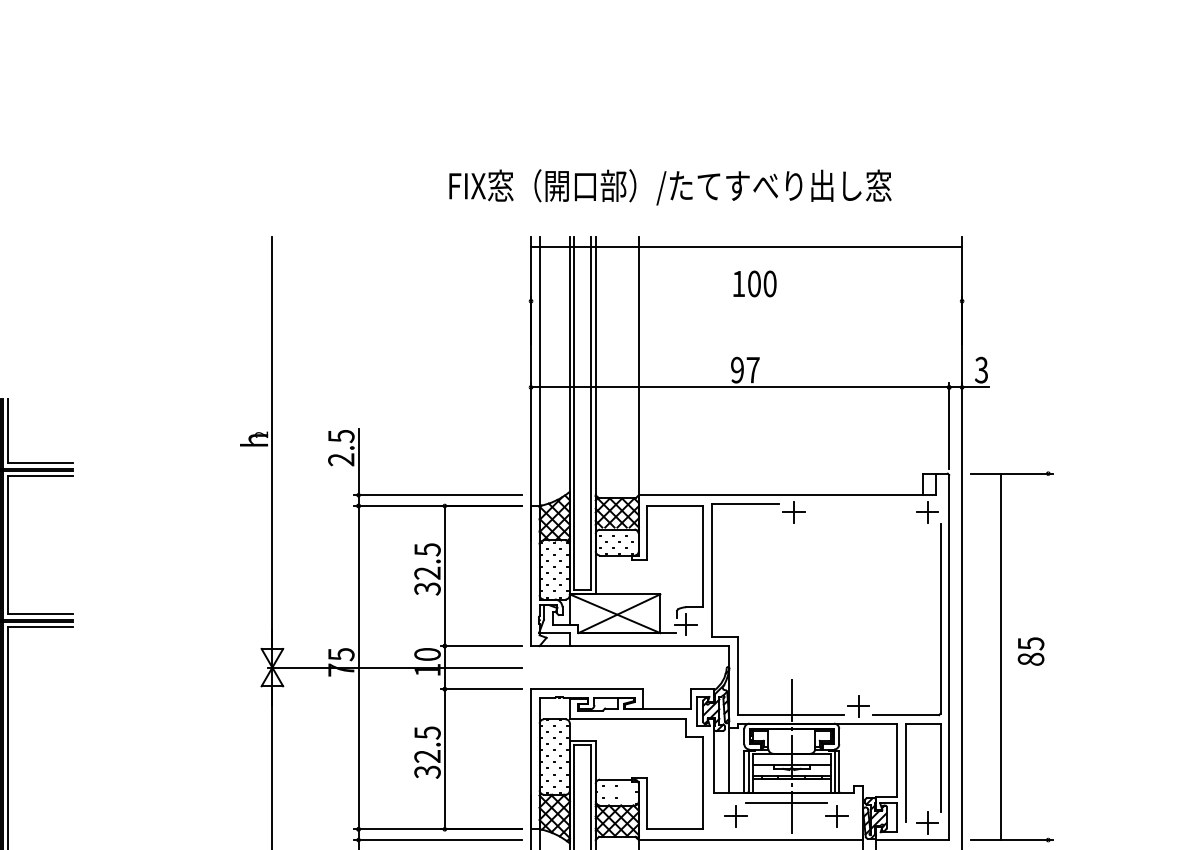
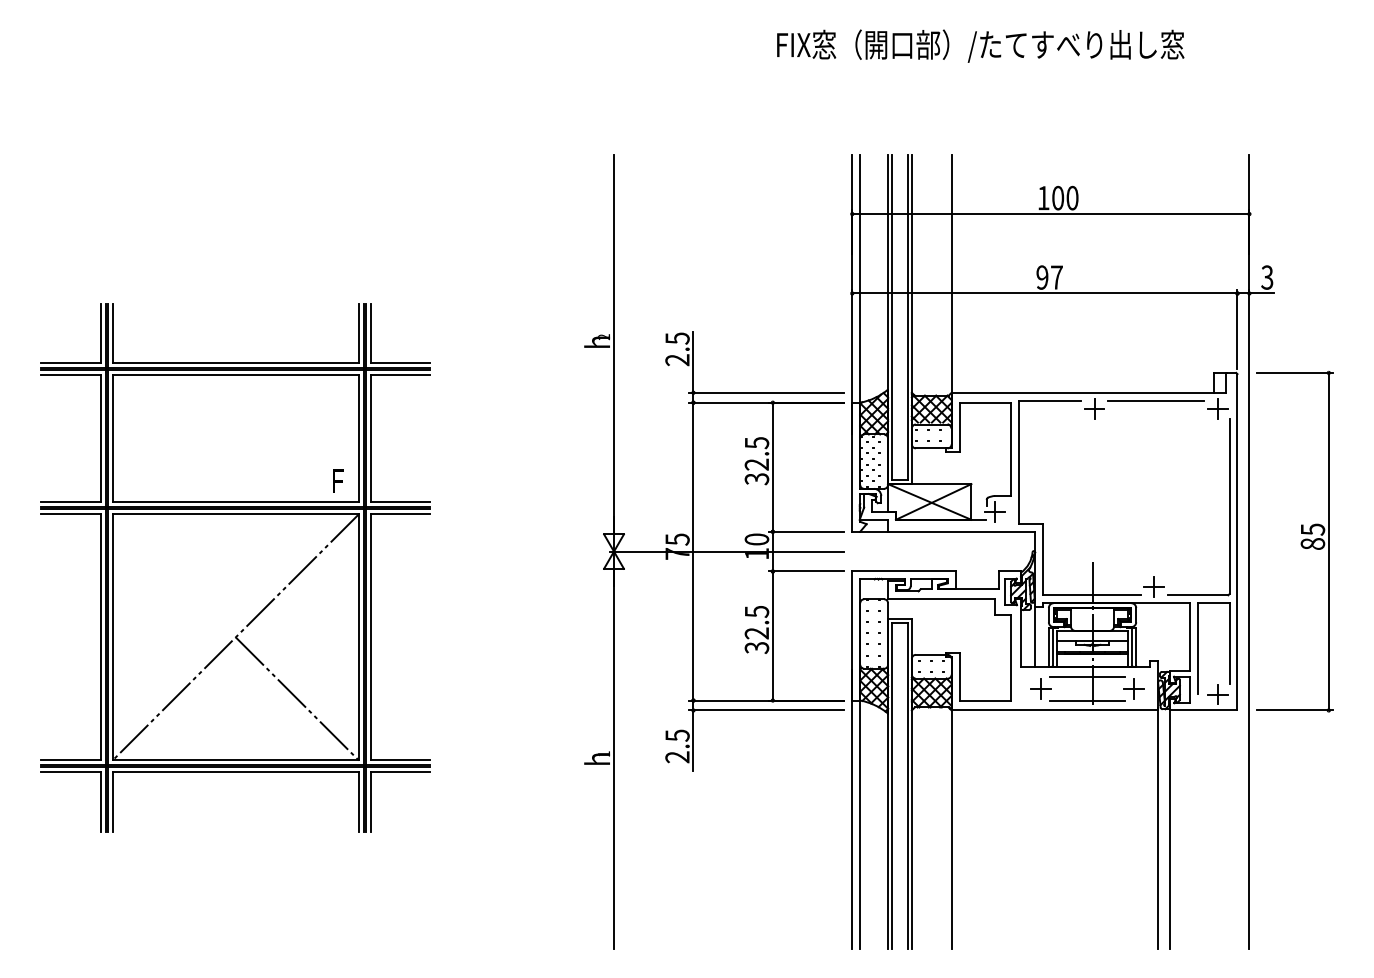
text: (670, 186) -> (980, 45), moved
line: (746, 247) -> (1050, 214), moved
line: (860, 503) -> (1155, 400), added
line: (1000, 656) -> (1328, 541), moved
line: (786, 829) -> (1087, 700), added

